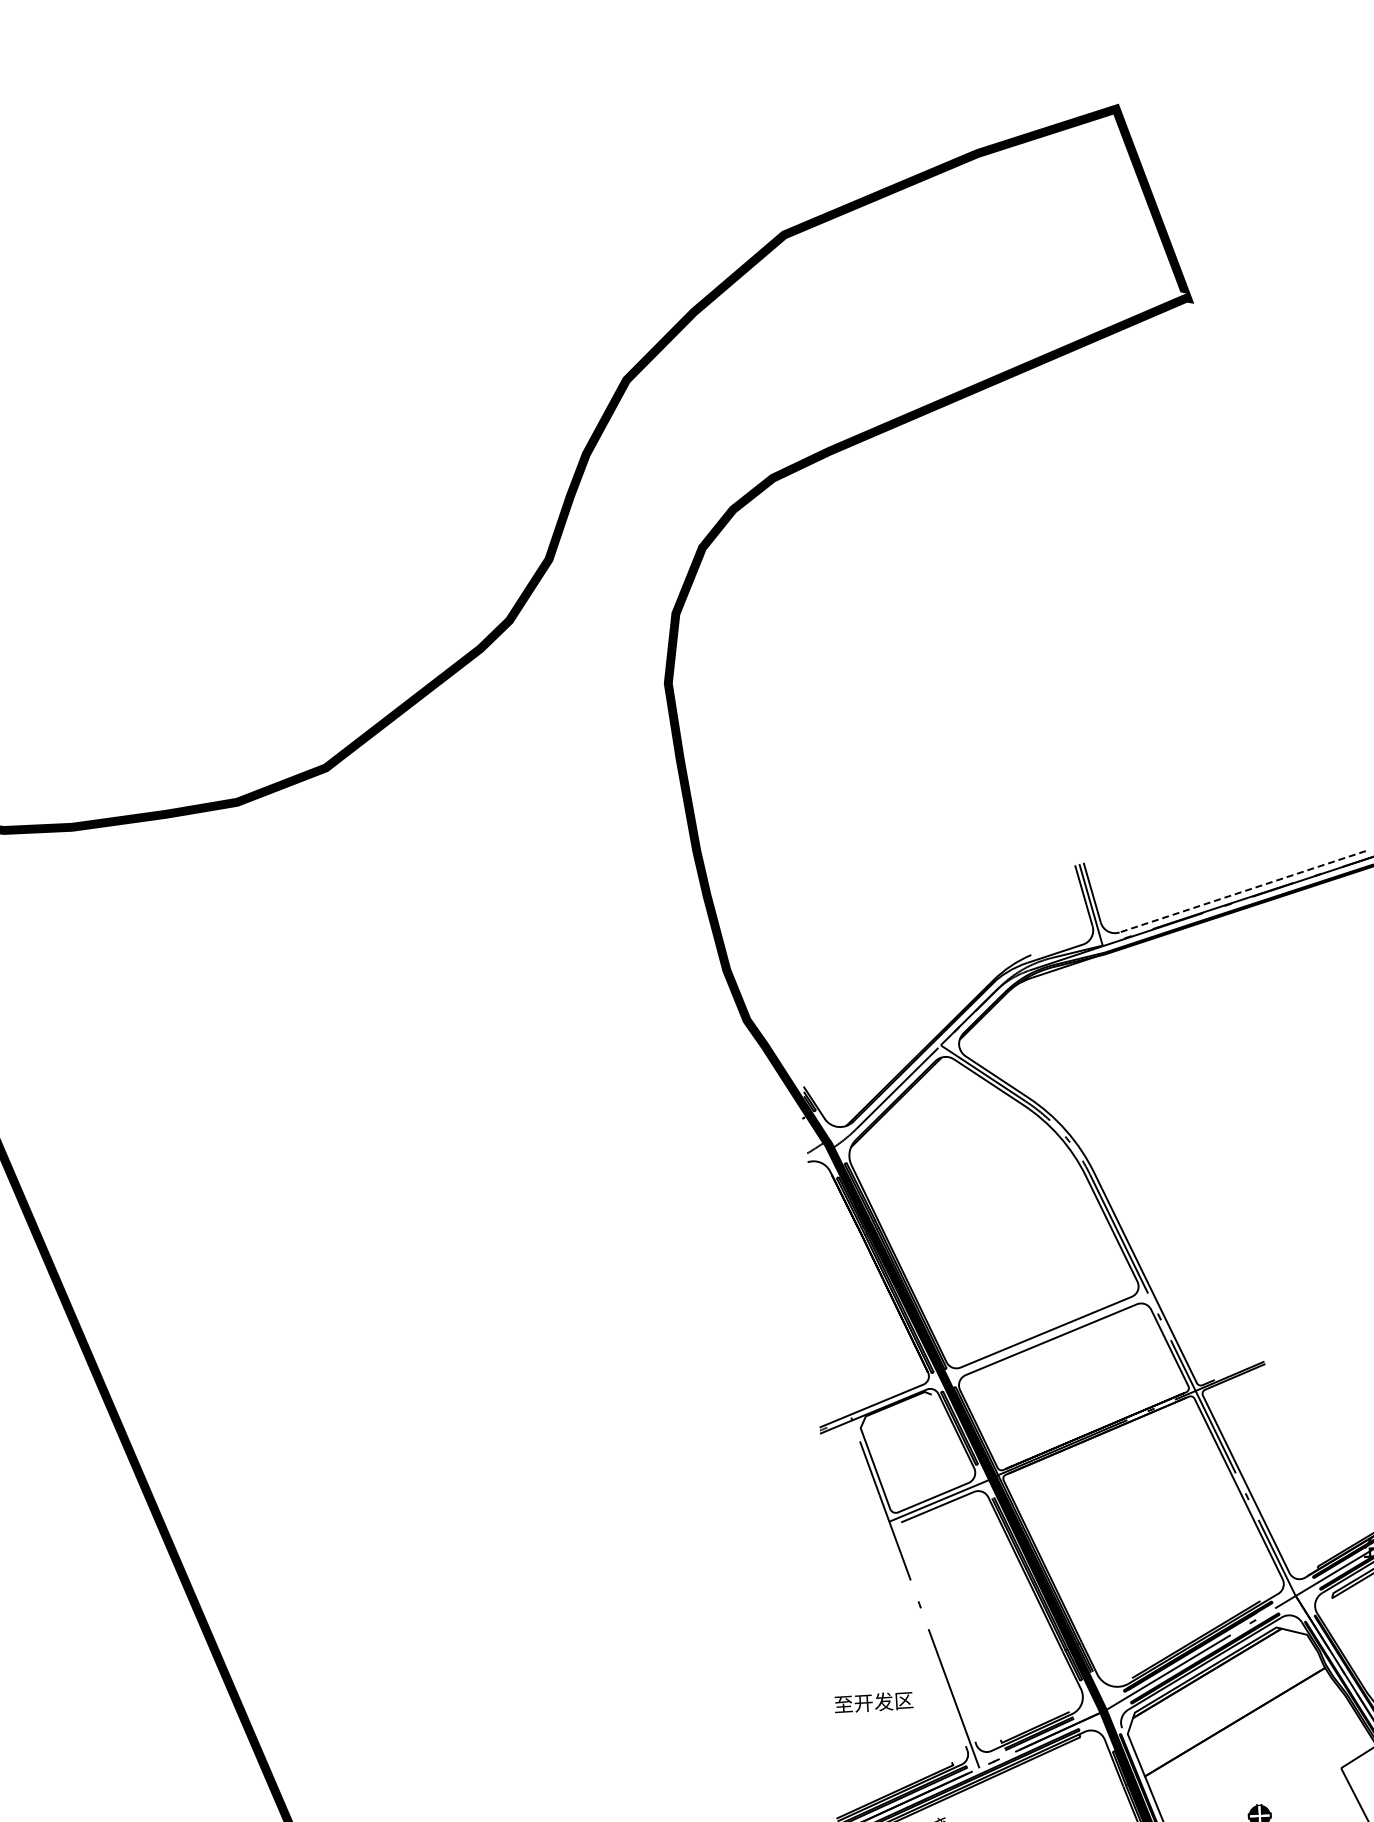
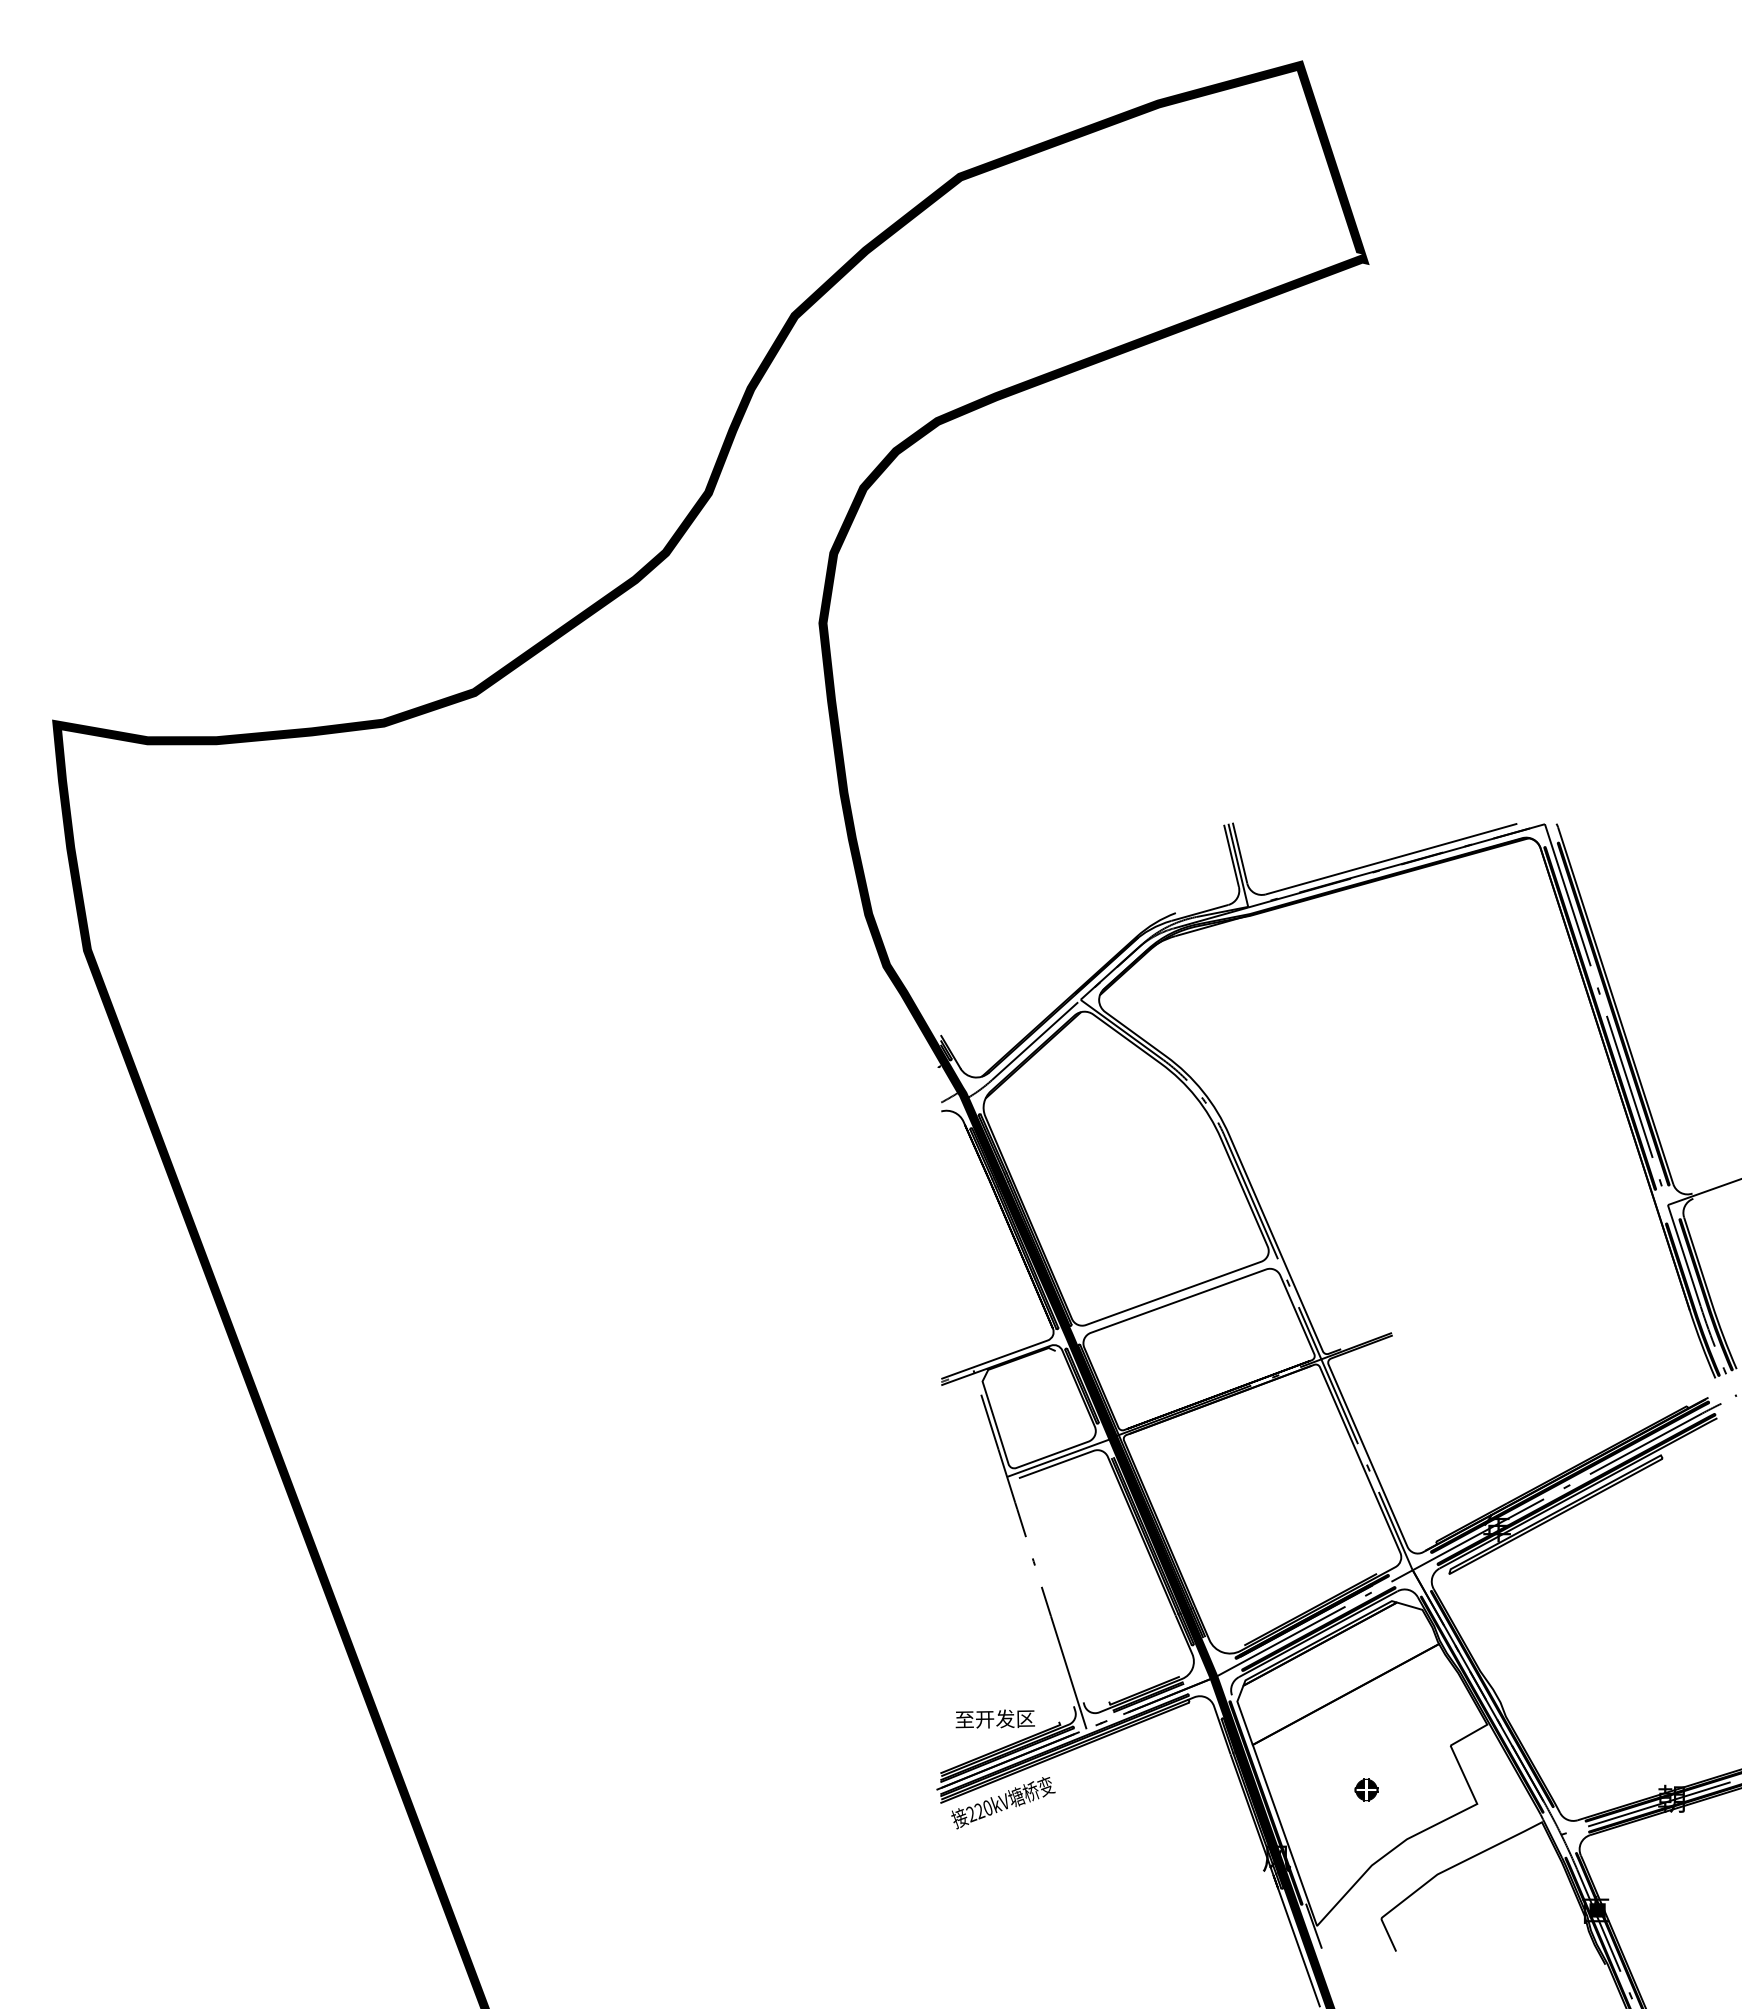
line: (1242, 892) -> (1391, 859), dashed -> solid
text: (873, 1701) -> (994, 1718), moved

